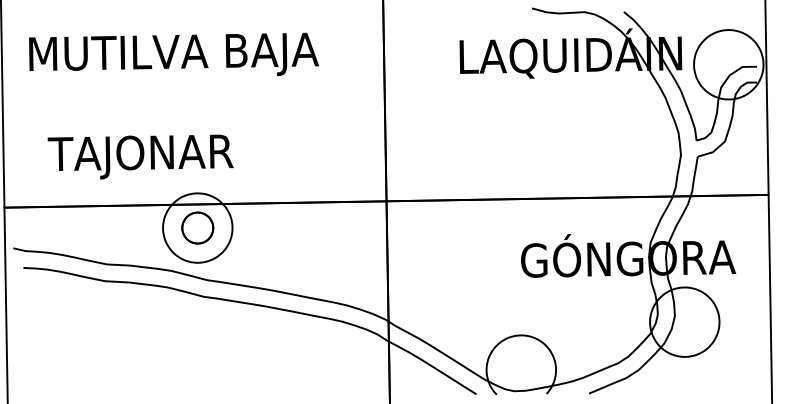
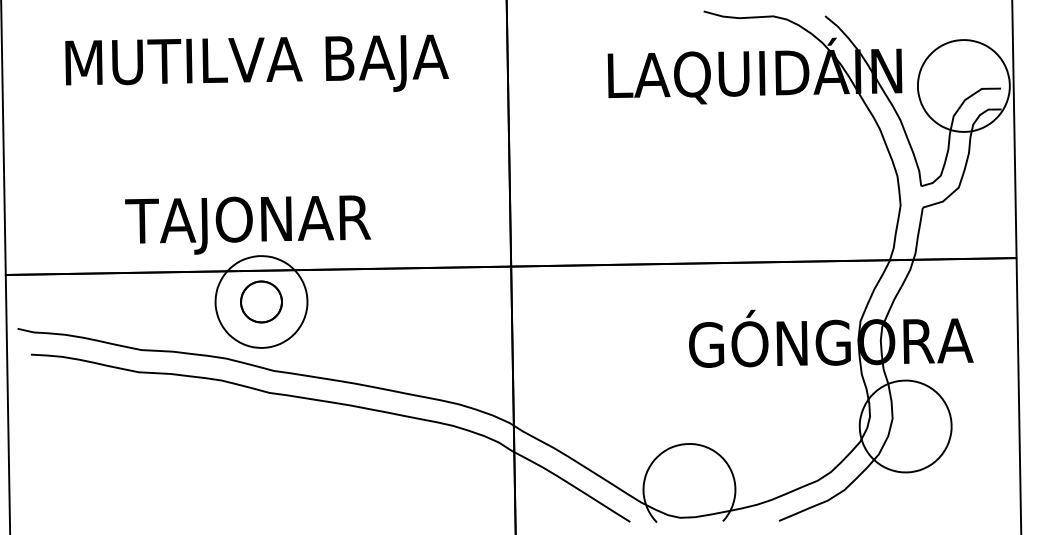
text: (173, 53) -> (256, 62), moved
text: (141, 156) -> (248, 224), moved

